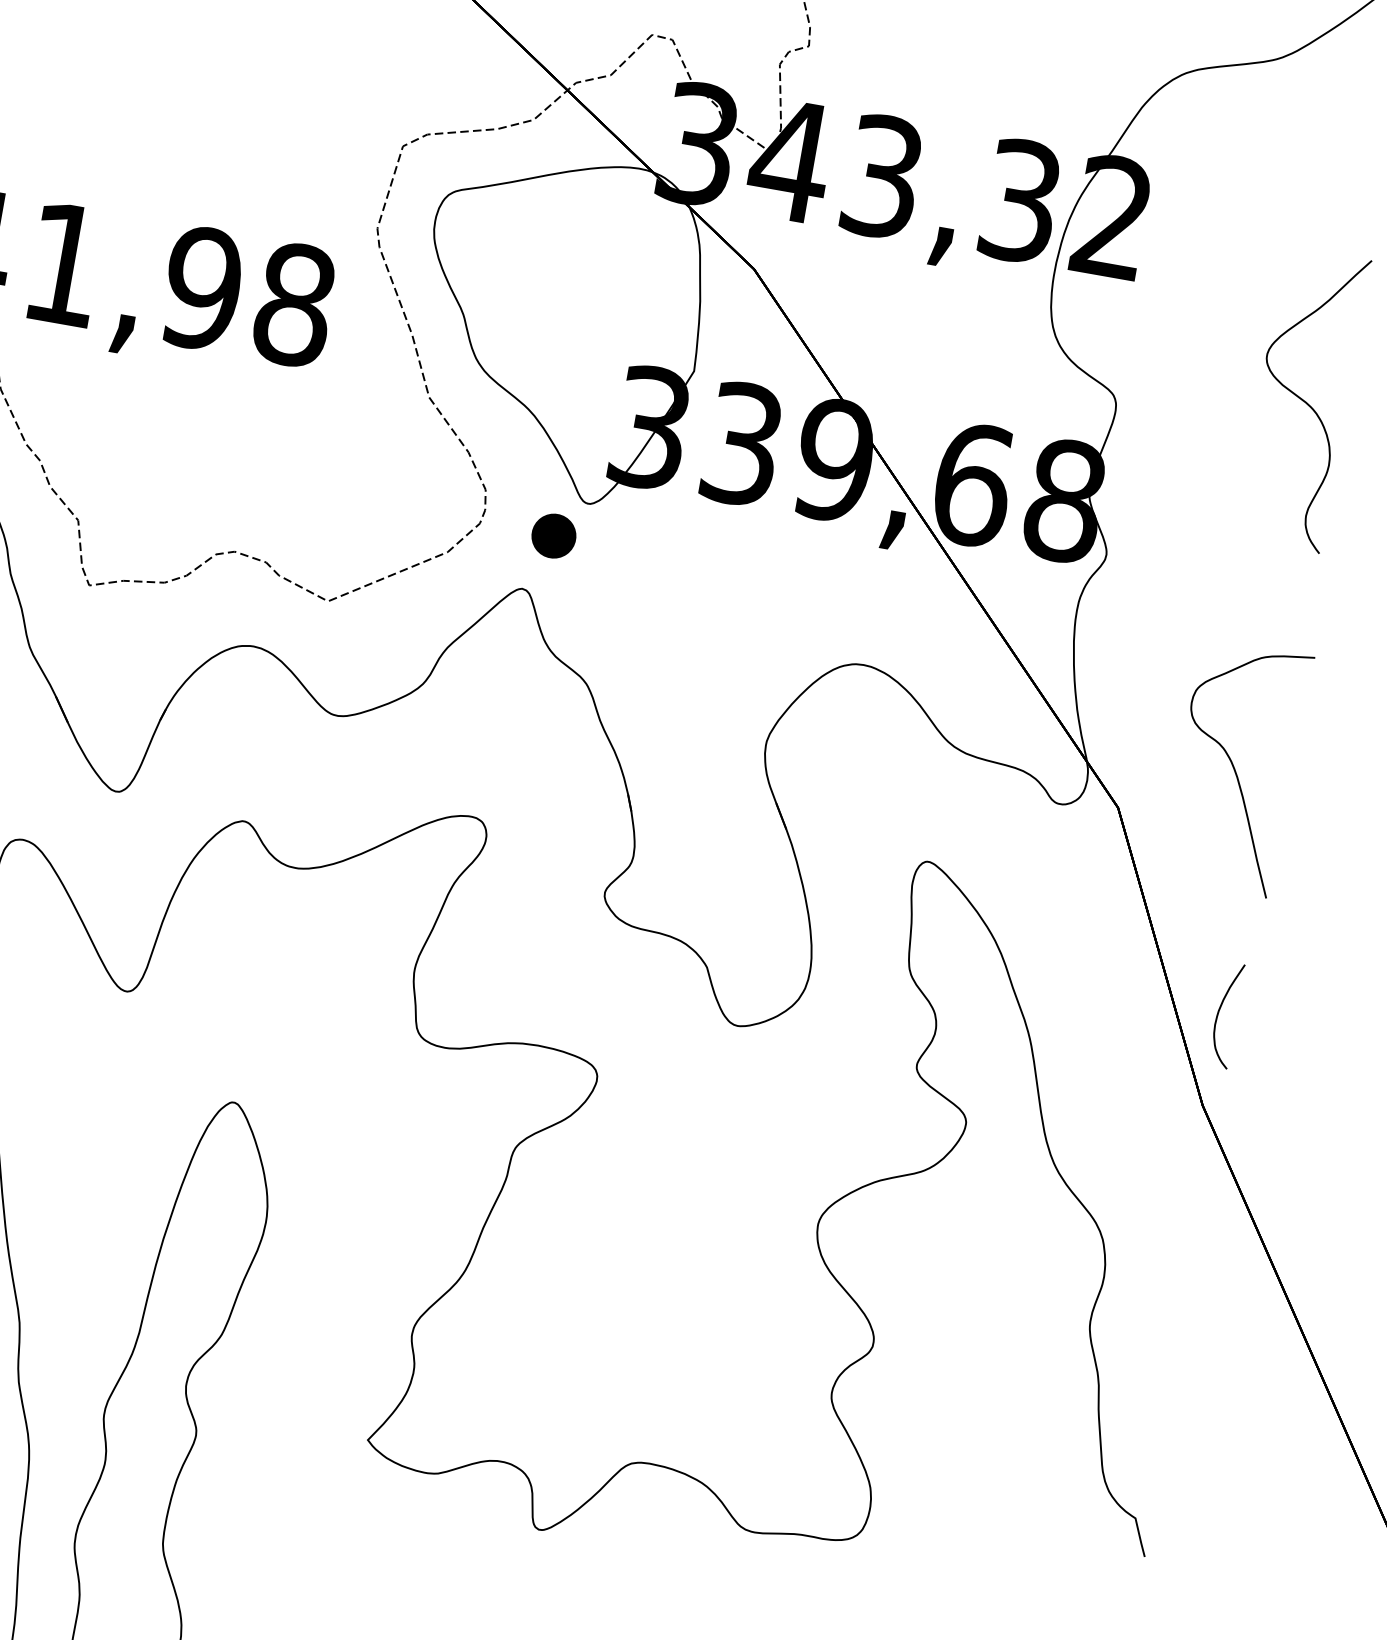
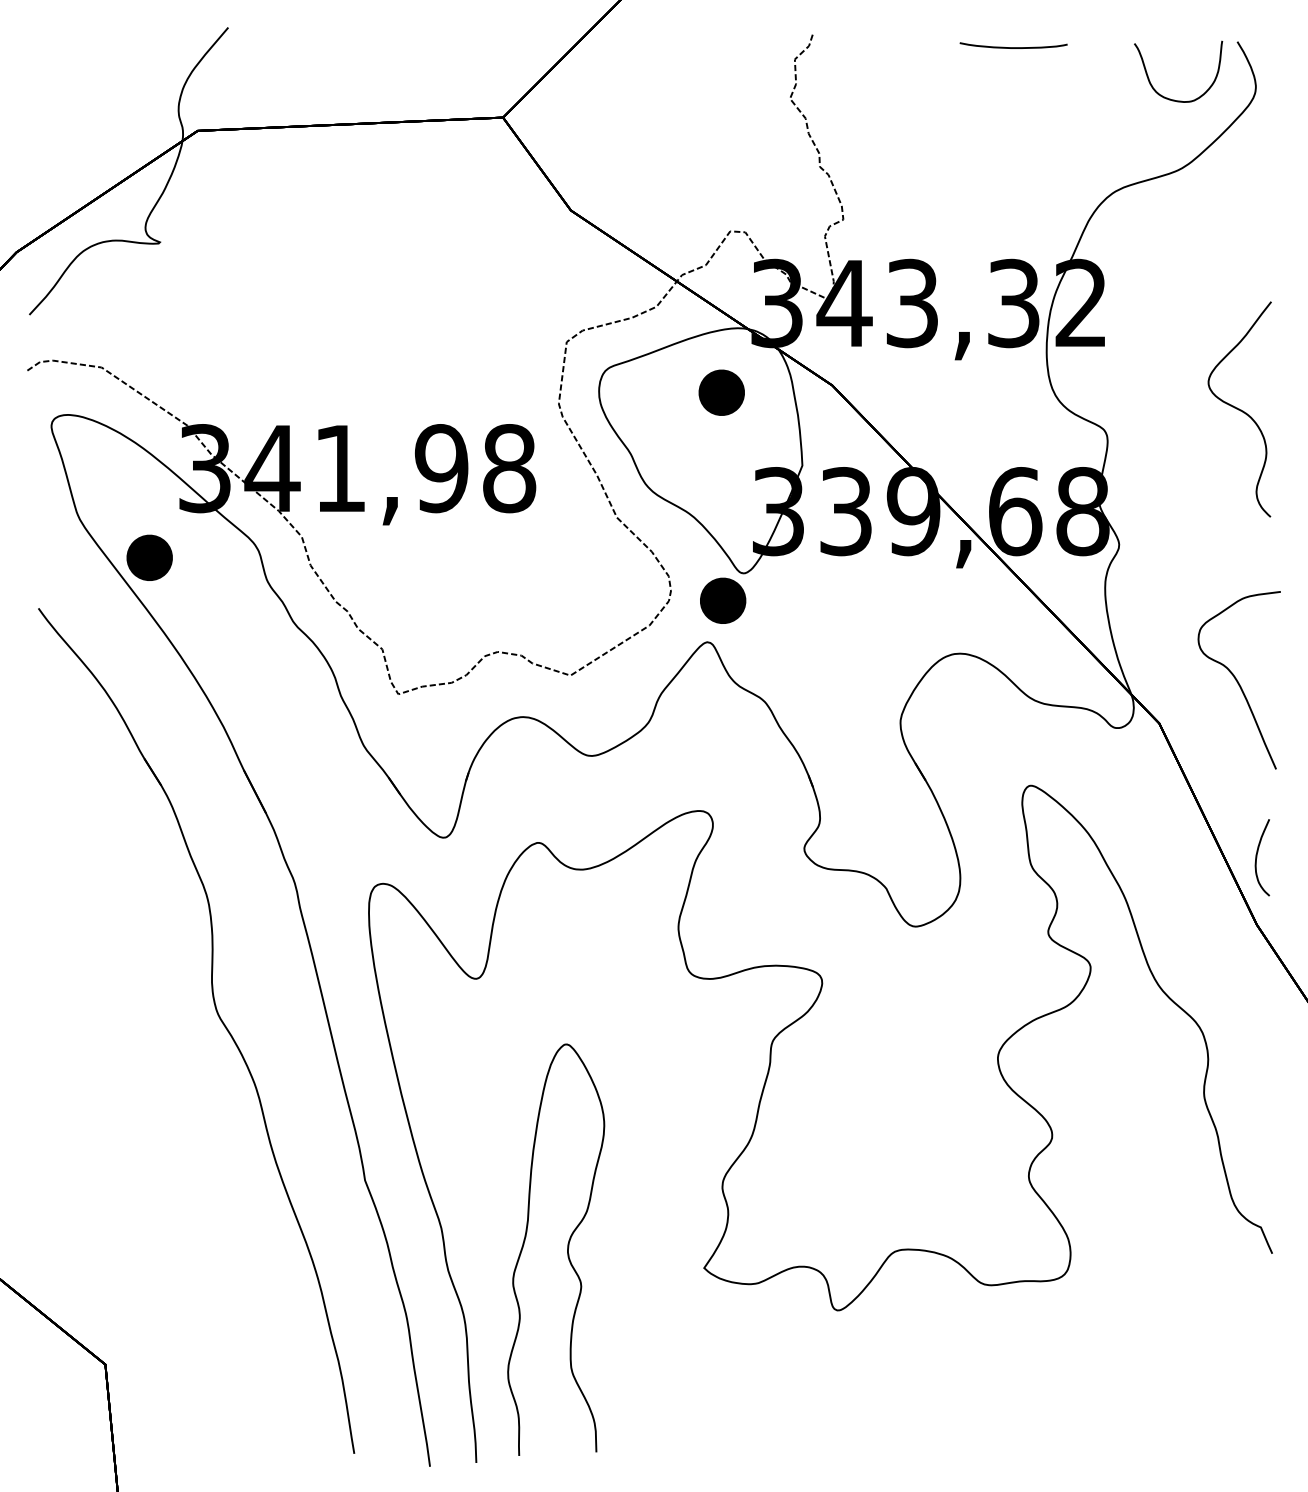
part: (601, 252) -> (721, 392), added
part: (554, 535) -> (723, 600), size x1.43

